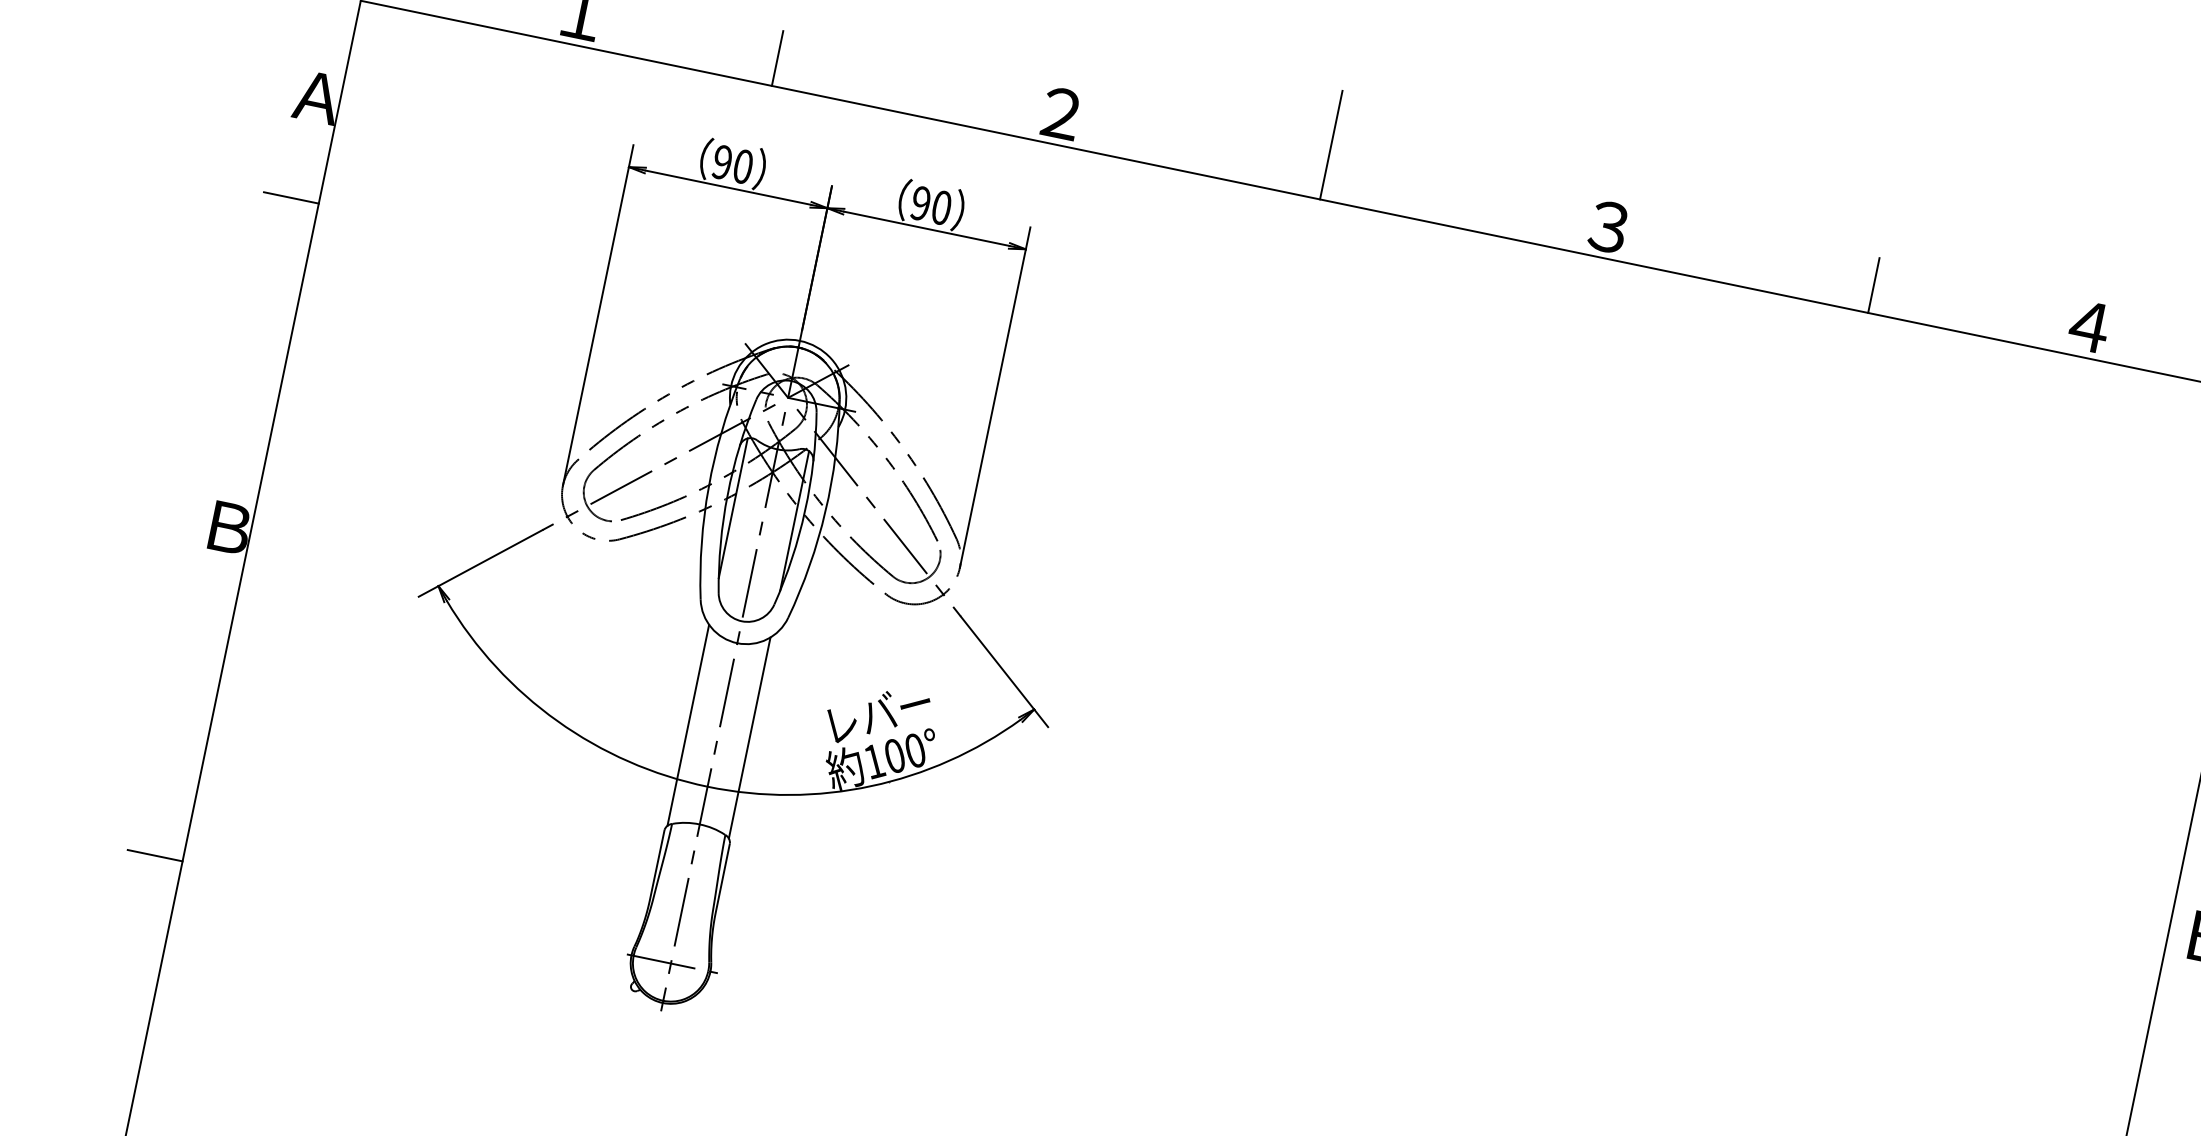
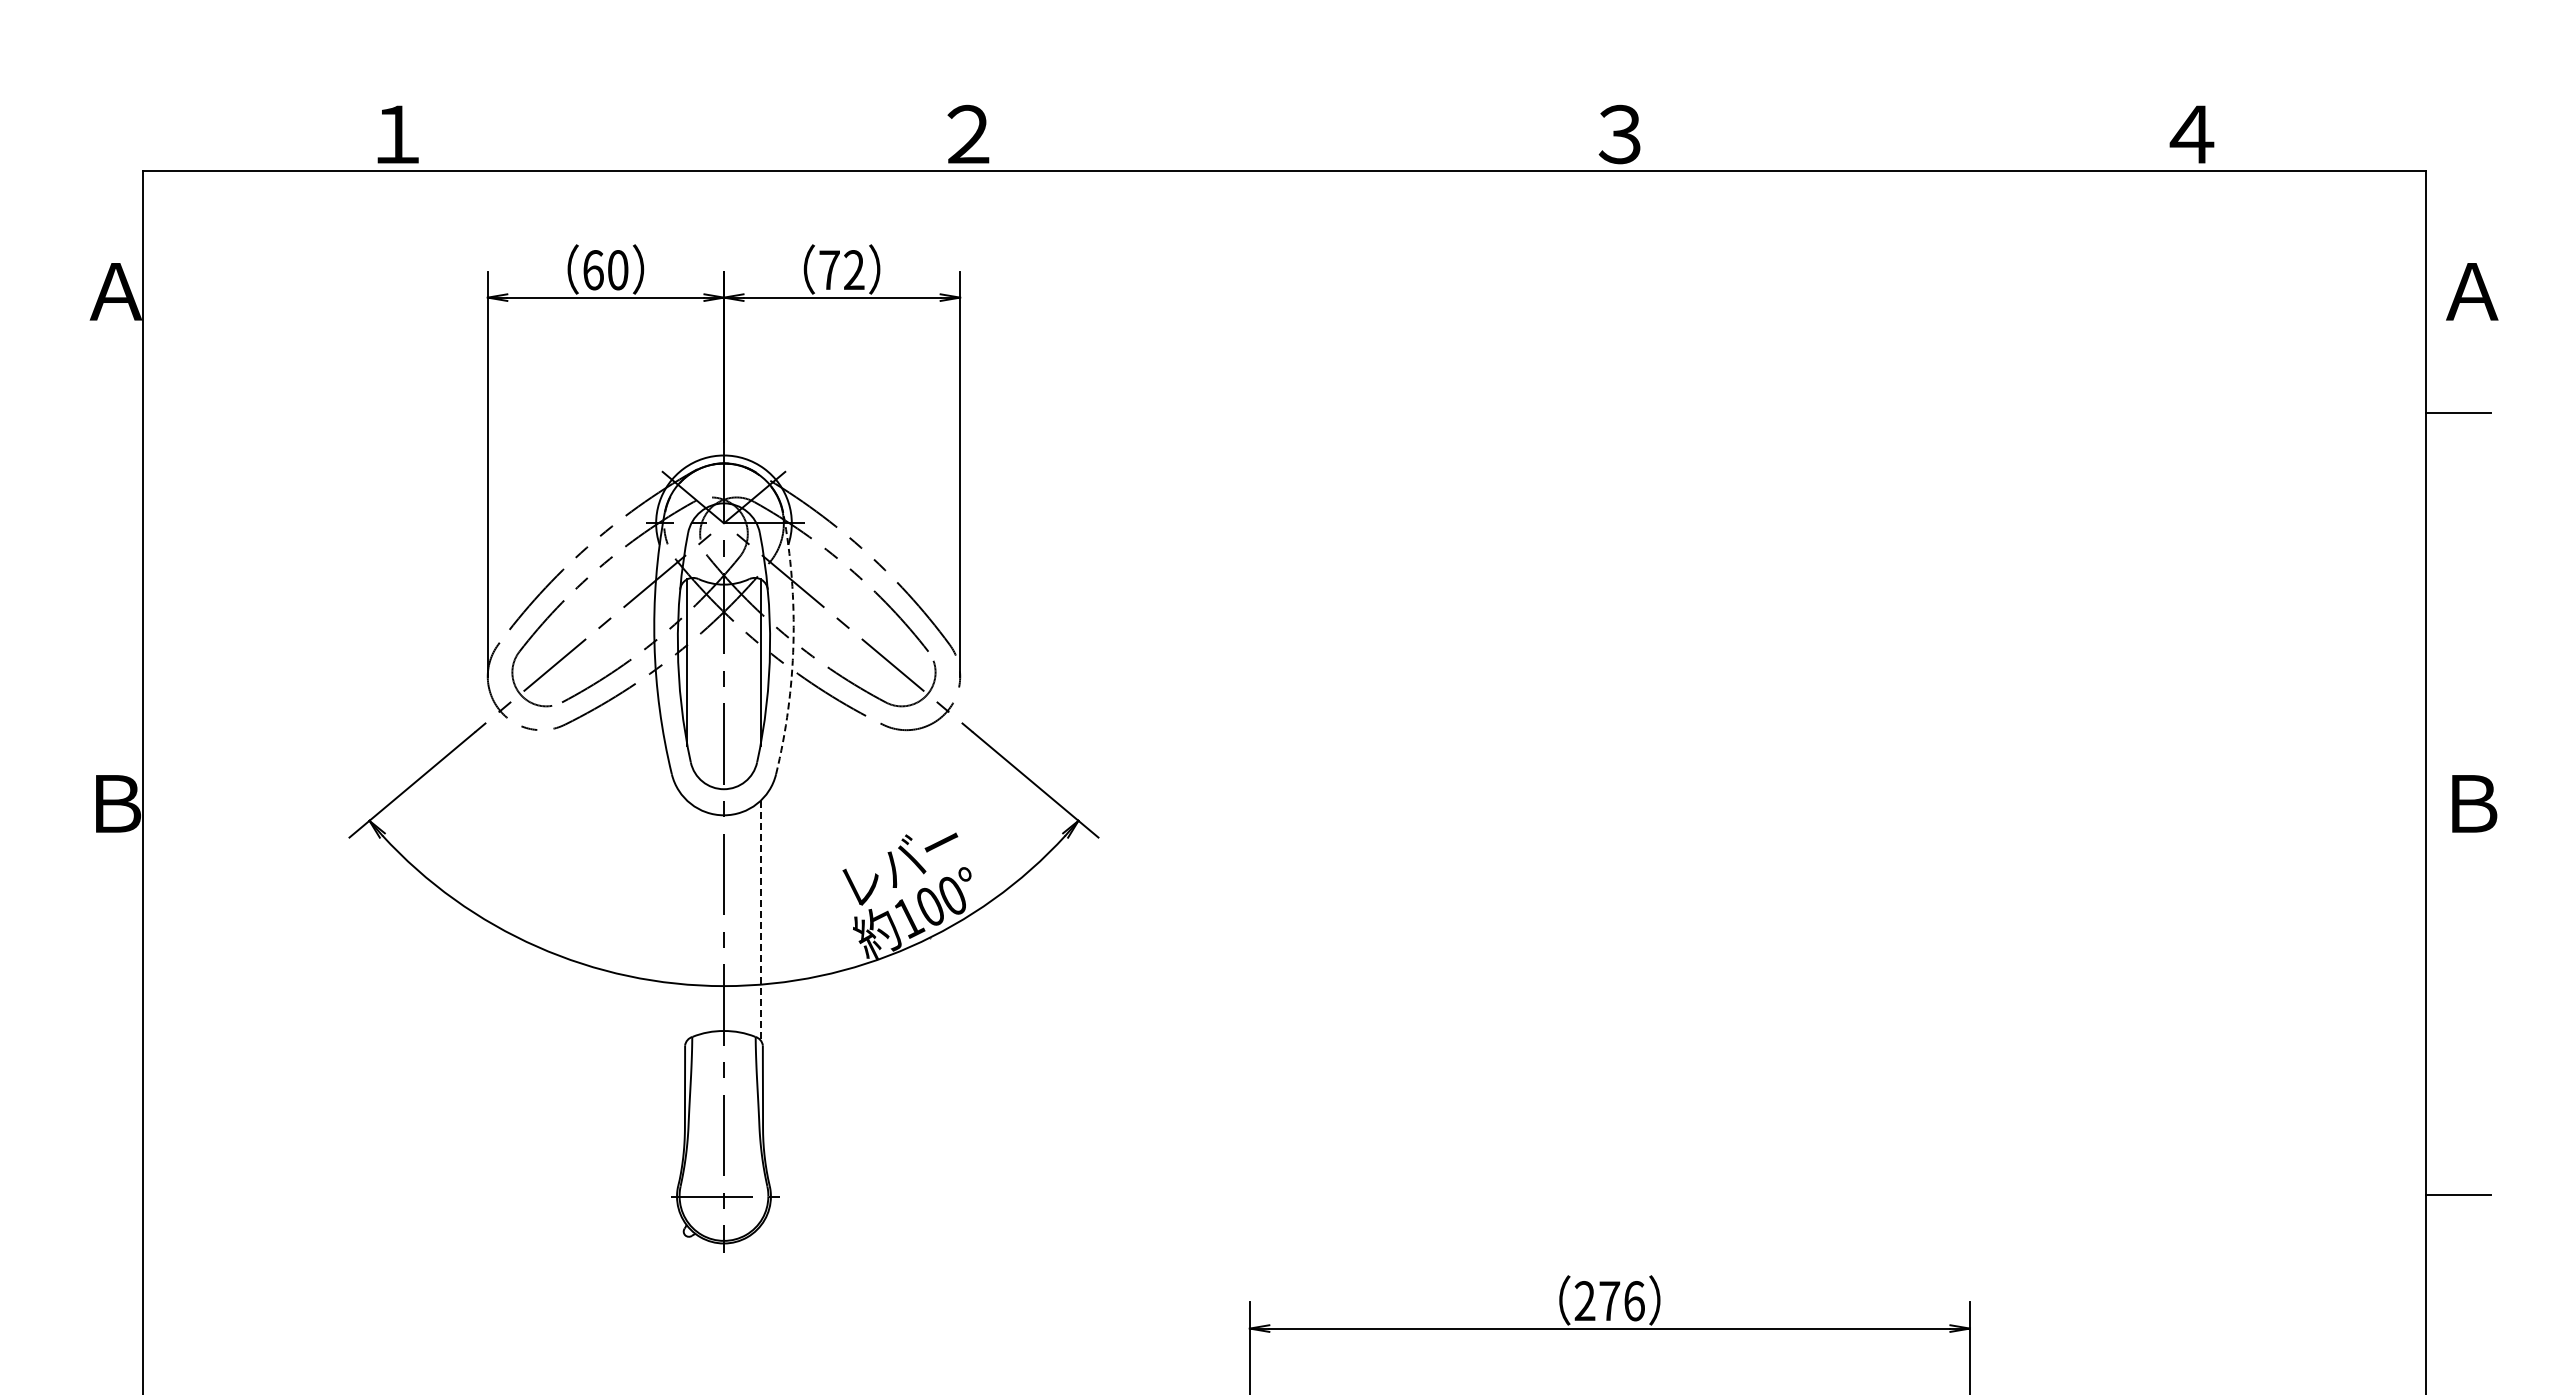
line: (777, 58) -> (631, 138), removed
line: (1331, 145) -> (1284, 106), removed
text: (722, 162) -> (593, 270), 90 -> 60
line: (291, 197) -> (109, 412), removed
text: (930, 205) -> (841, 270), 90 -> 72
line: (1873, 285) -> (1936, 138), removed
arc: (825, 511) -> (793, 644), solid -> dashed
line: (688, 725) -> (687, 920), removed
line: (749, 737) -> (760, 920), solid -> dashed
line: (154, 855) -> (109, 1195), removed

